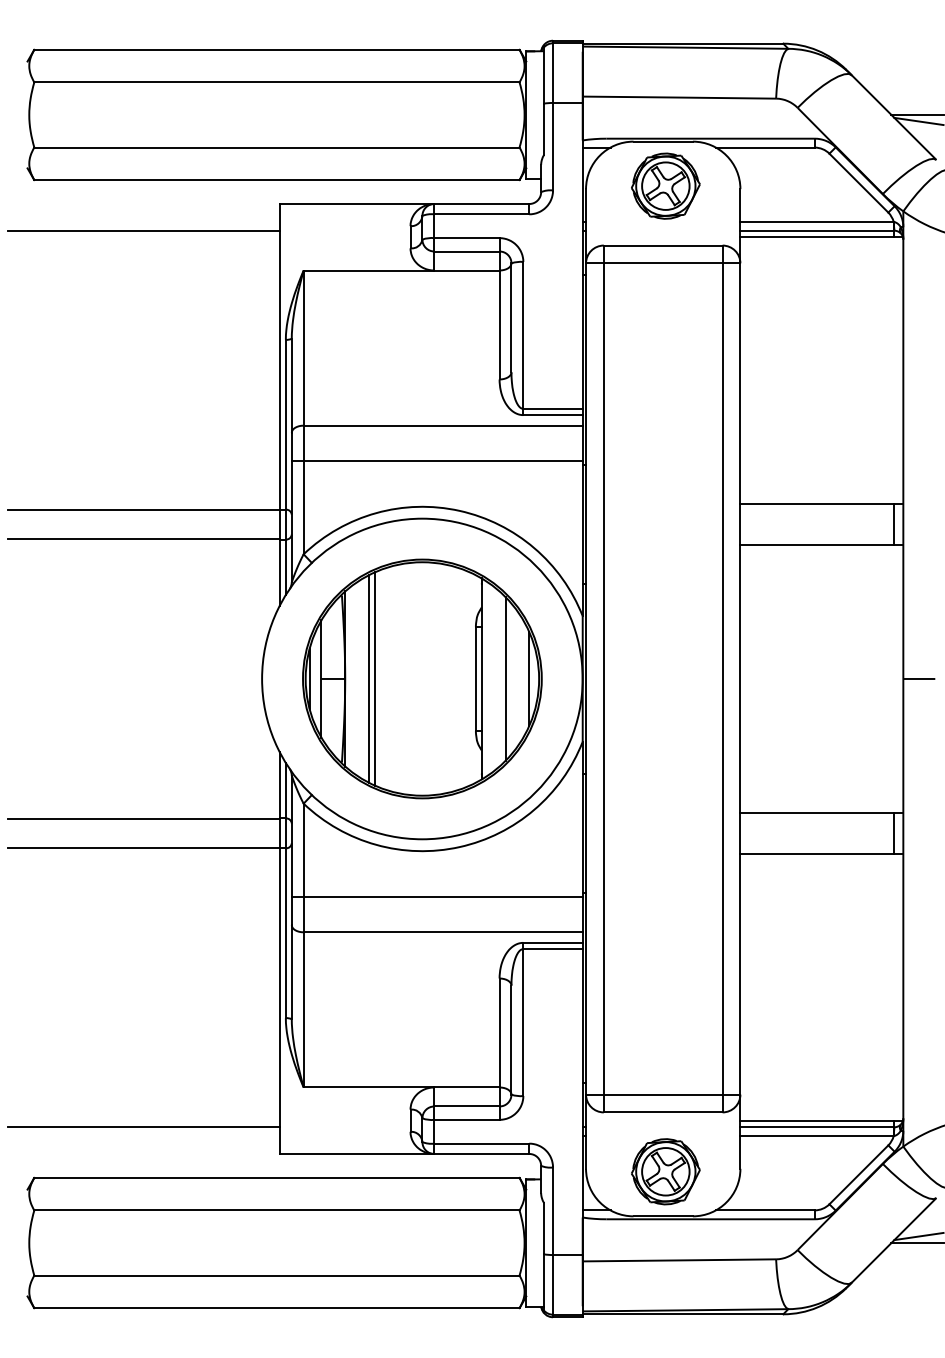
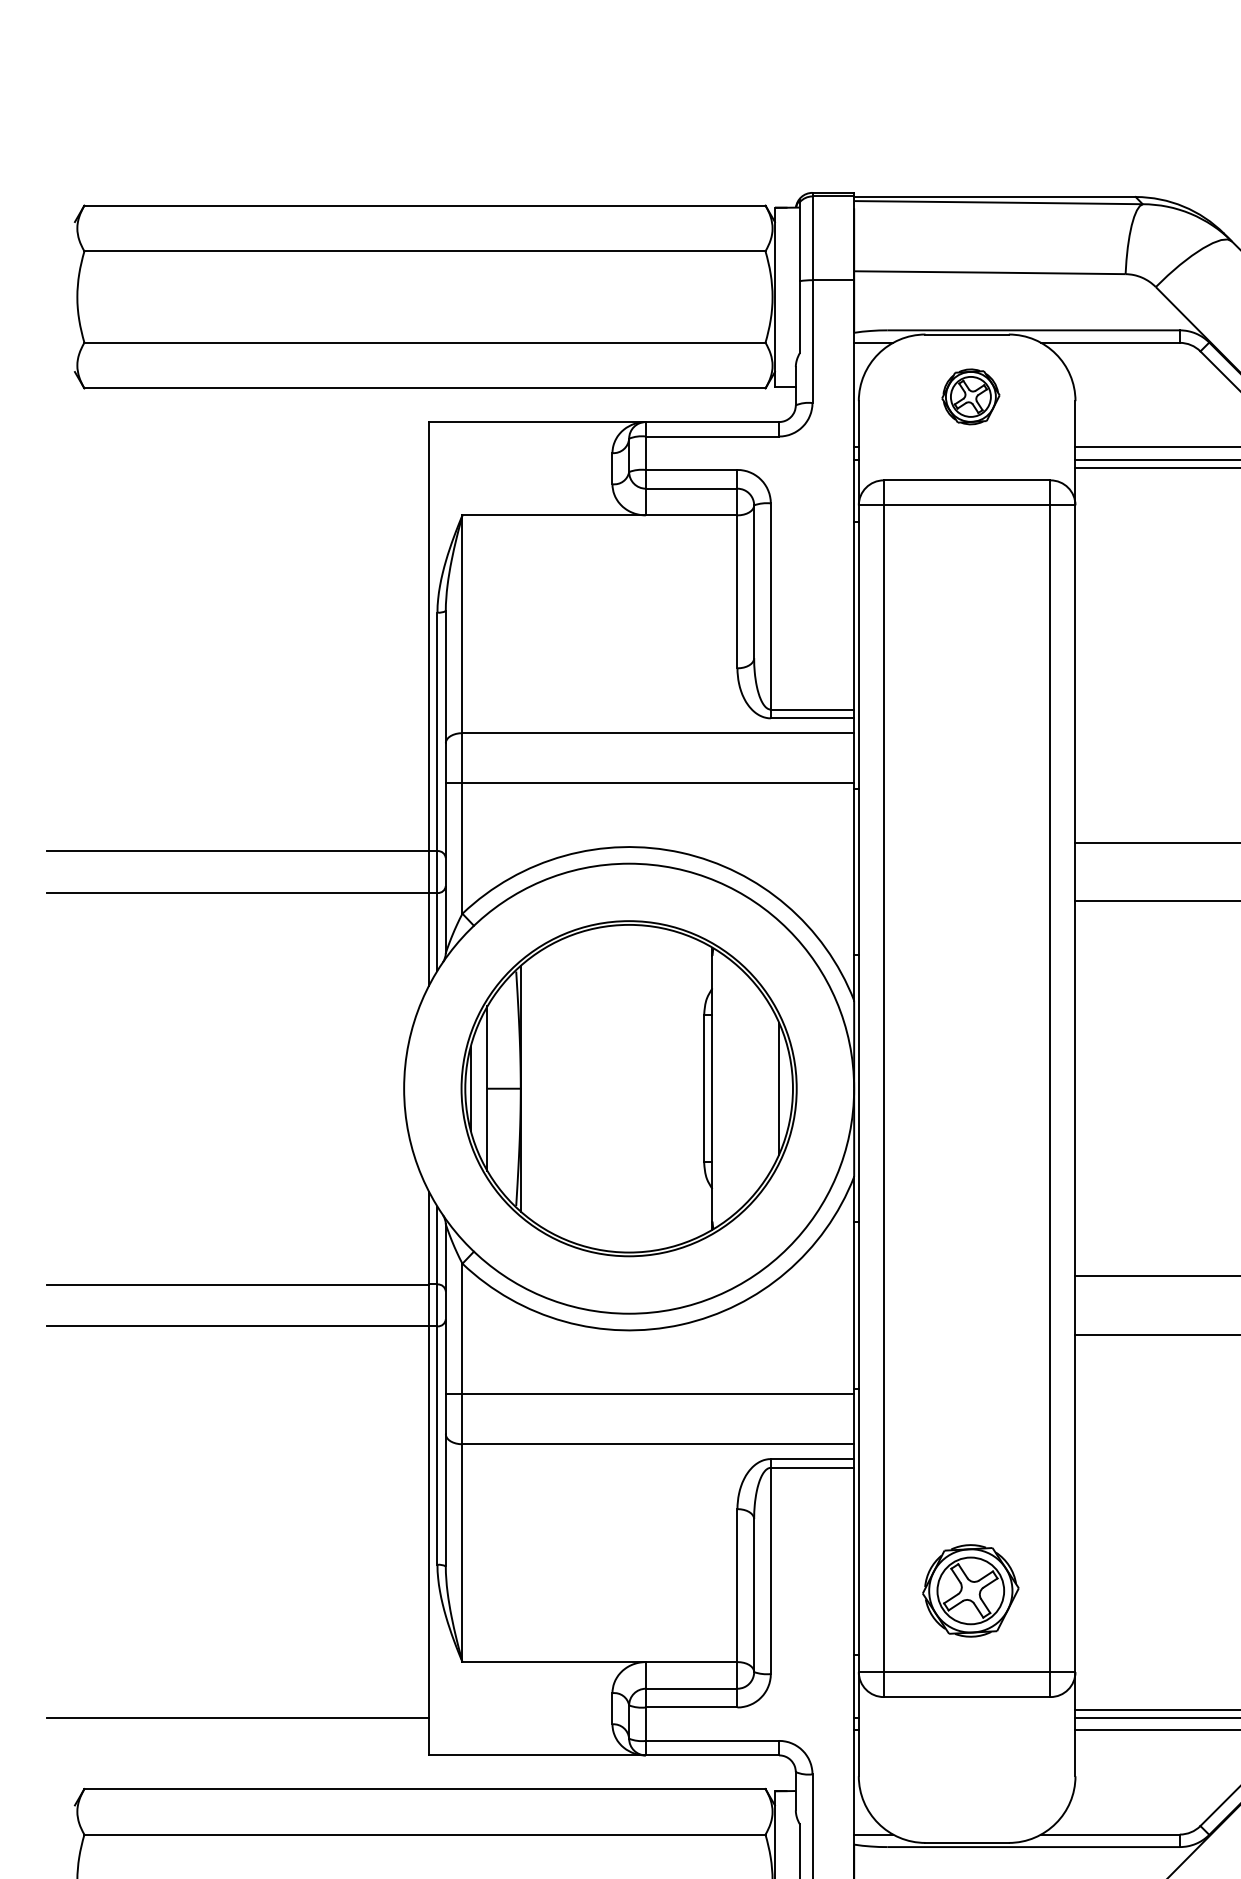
part: (665, 185) -> (970, 396), size x0.6
line: (143, 230) -> (237, 459), removed
line: (368, 678) -> (553, 1088), removed
line: (374, 678) -> (561, 1088), removed
line: (505, 678) -> (745, 1088), removed
part: (665, 1171) -> (970, 1590), moved

